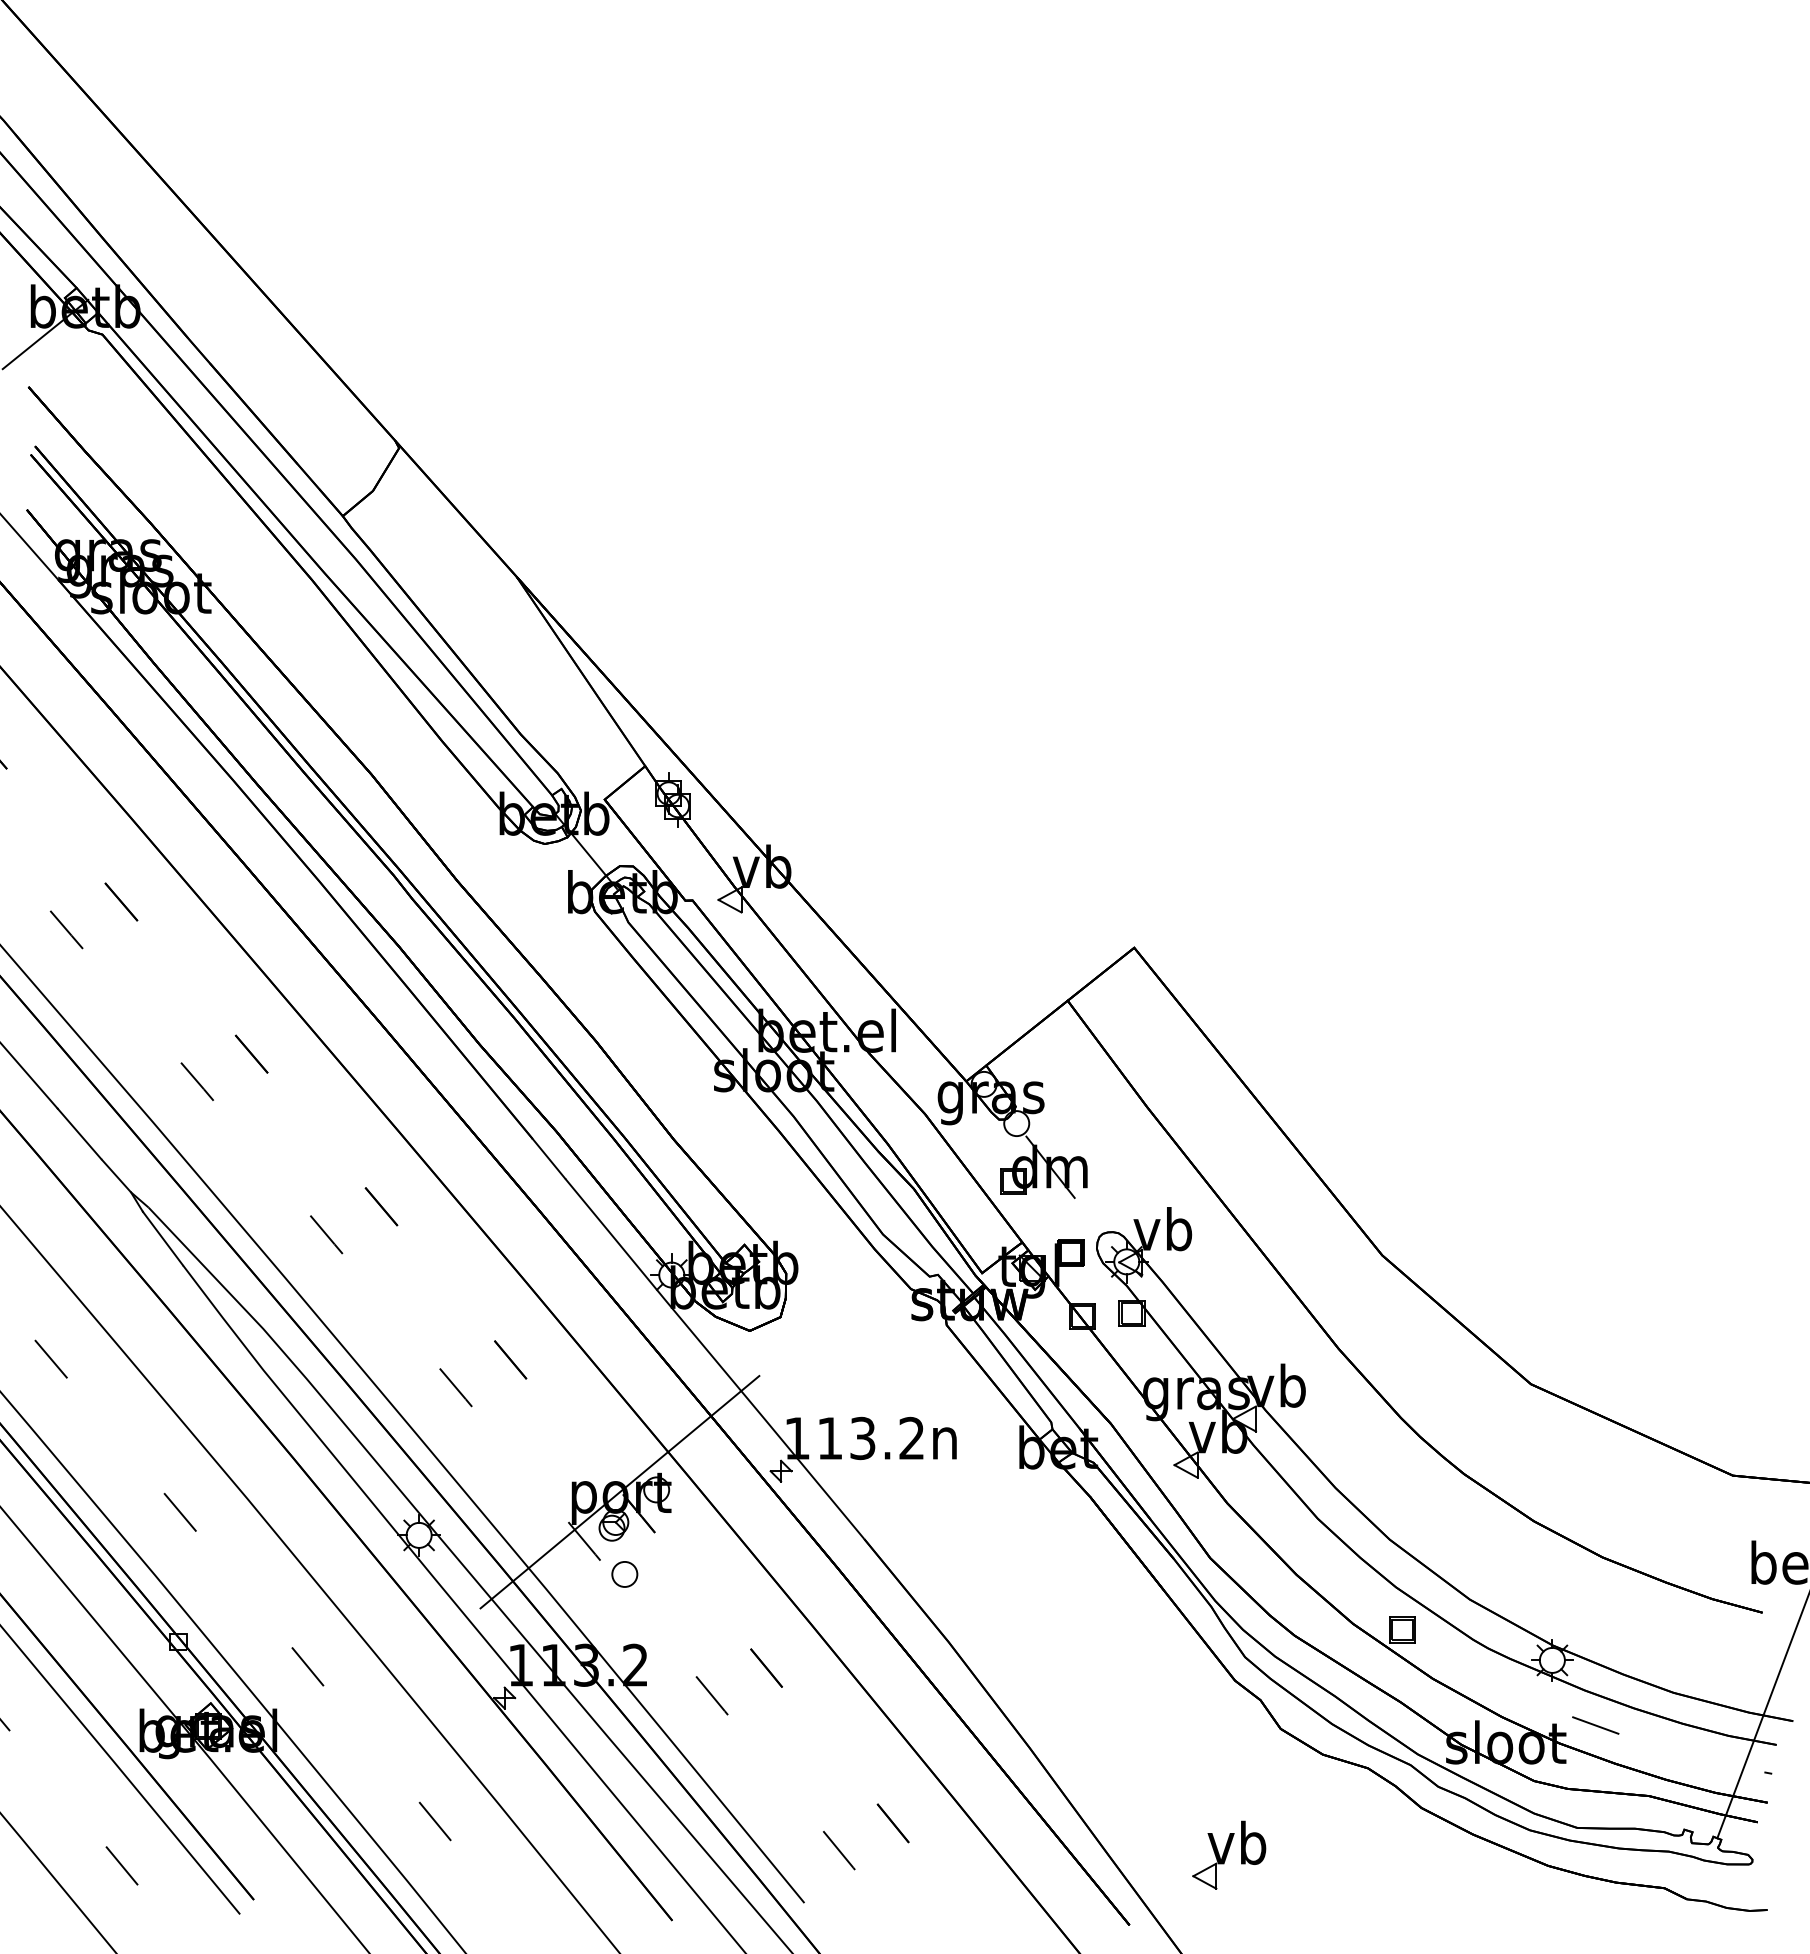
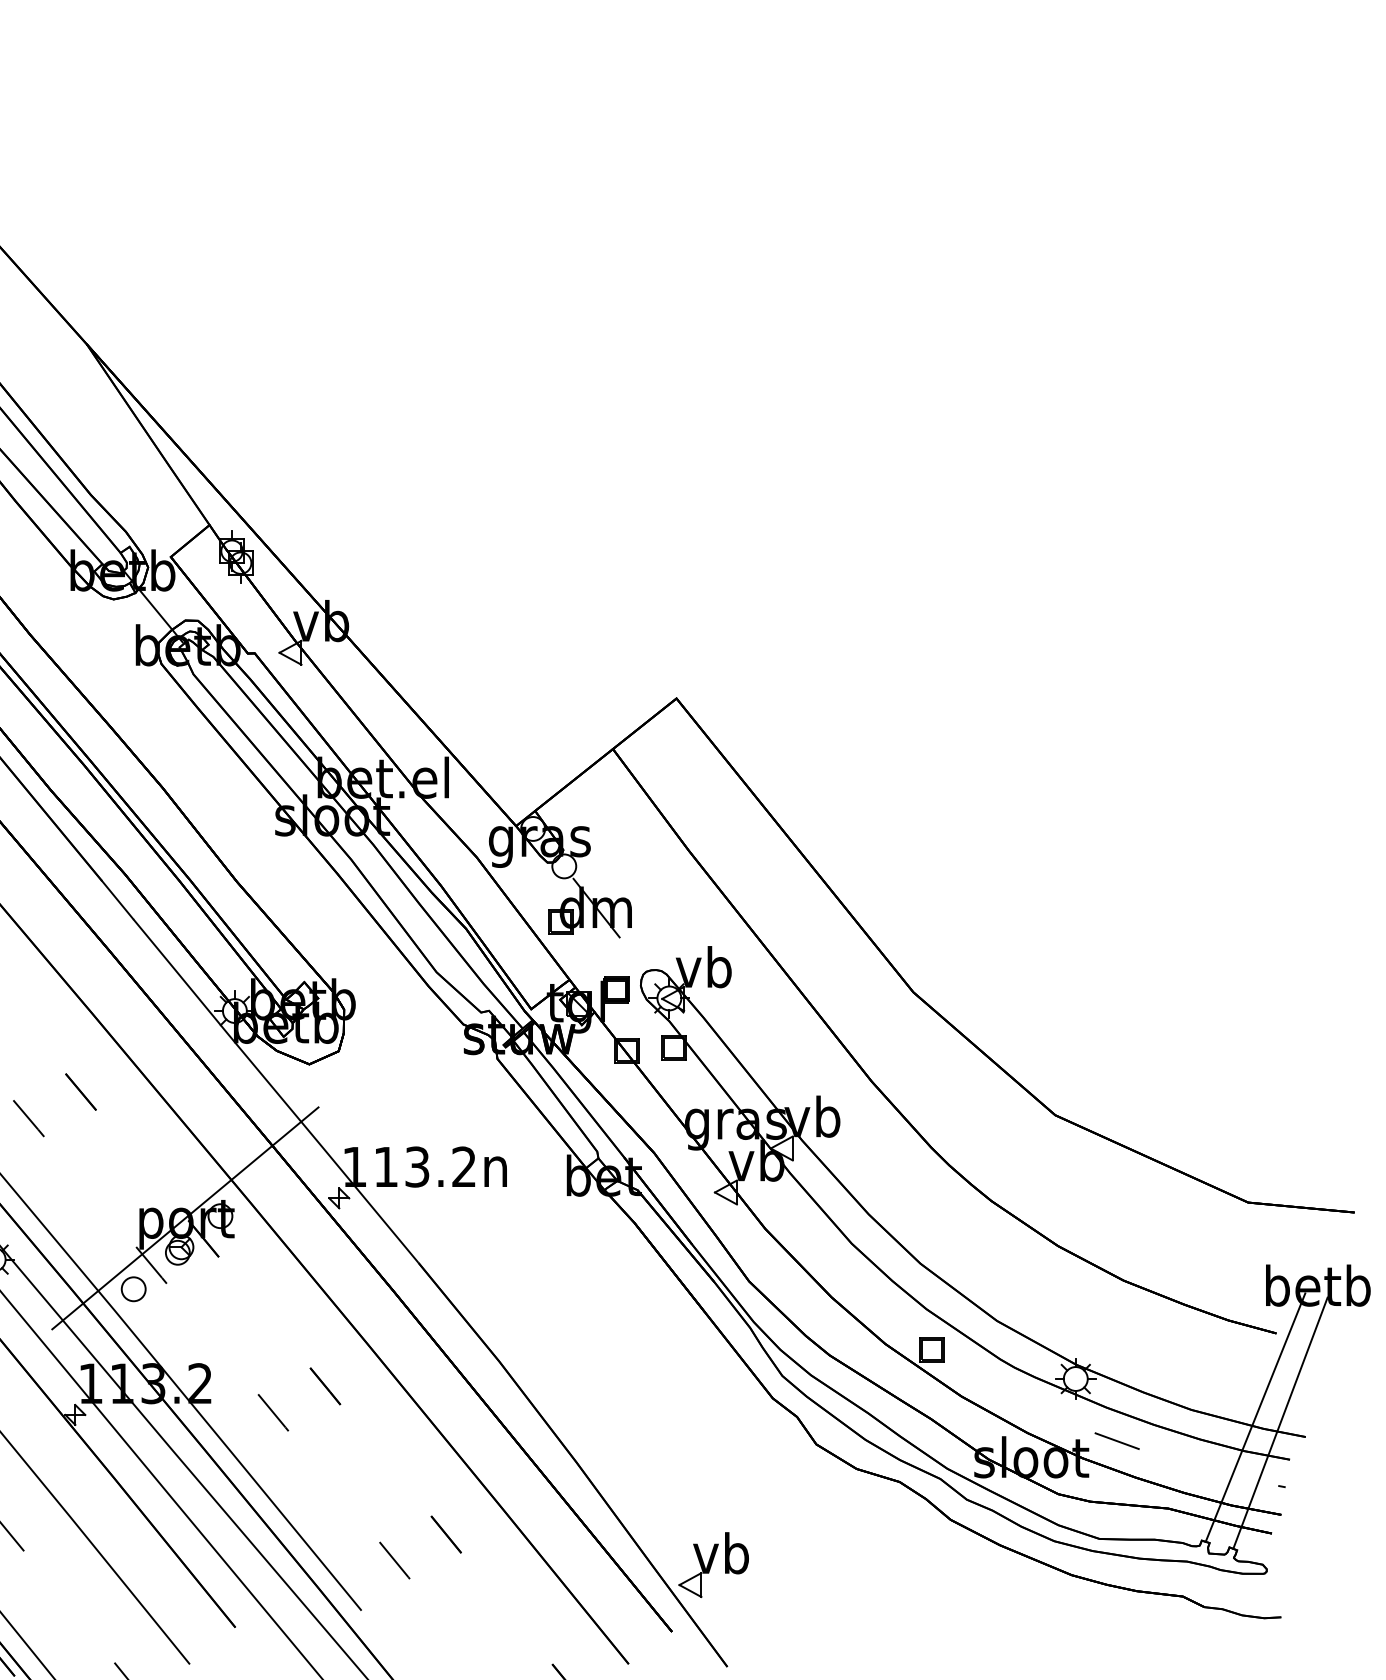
part: (624, 1574) -> (133, 1289), moved
line: (1740, 1700) -> (1255, 1417), added
part: (1229, 1854) -> (713, 1564), moved

